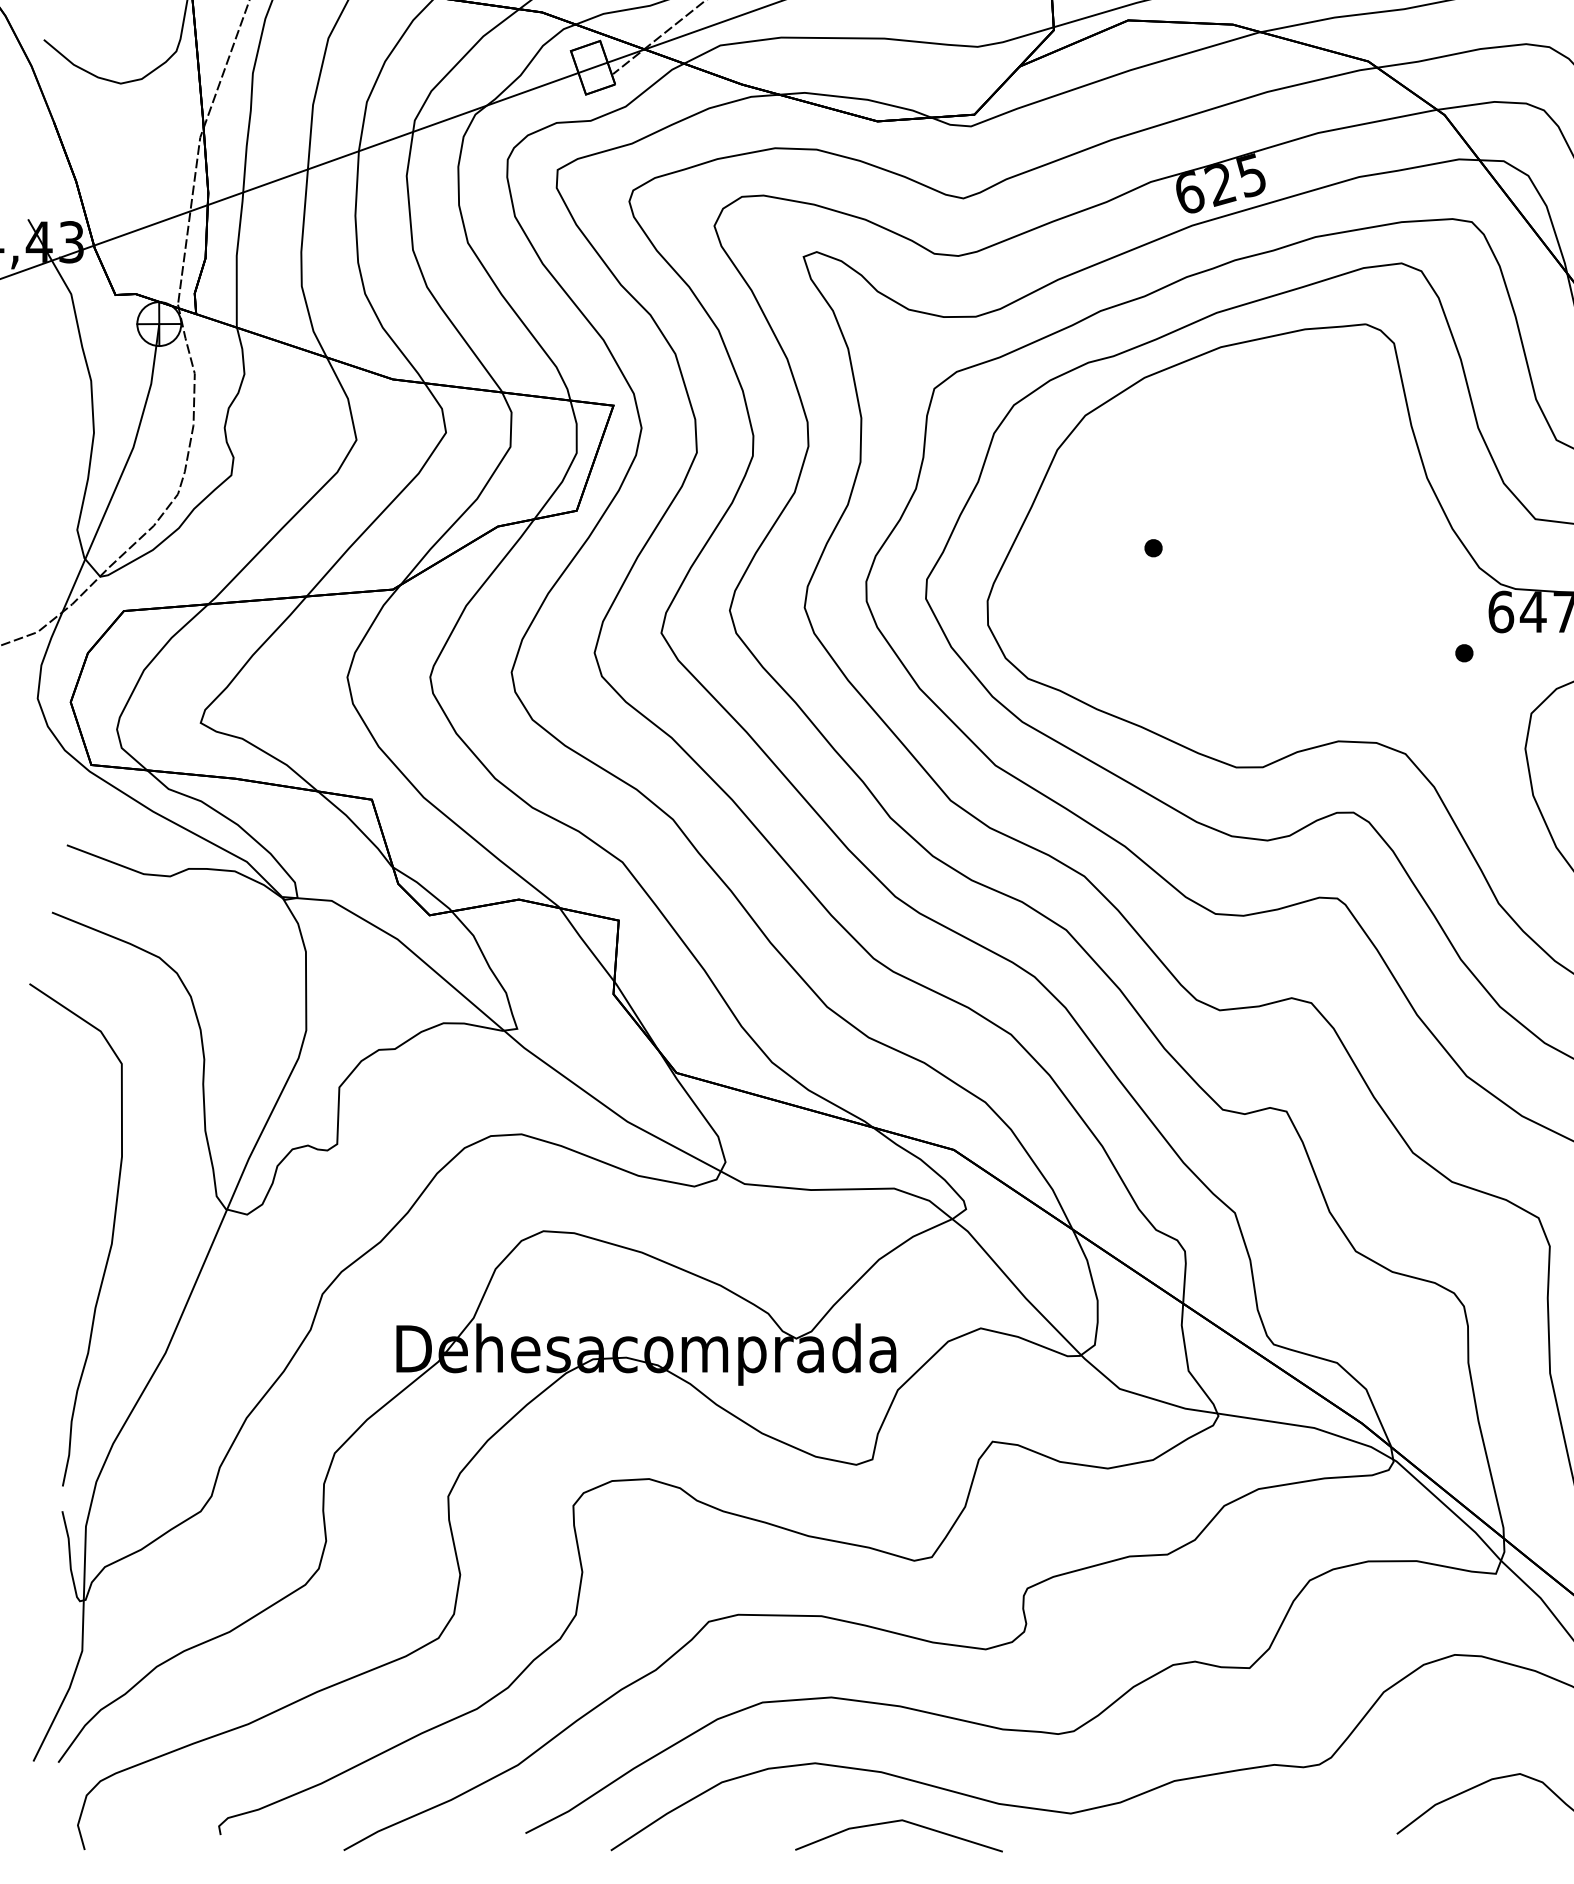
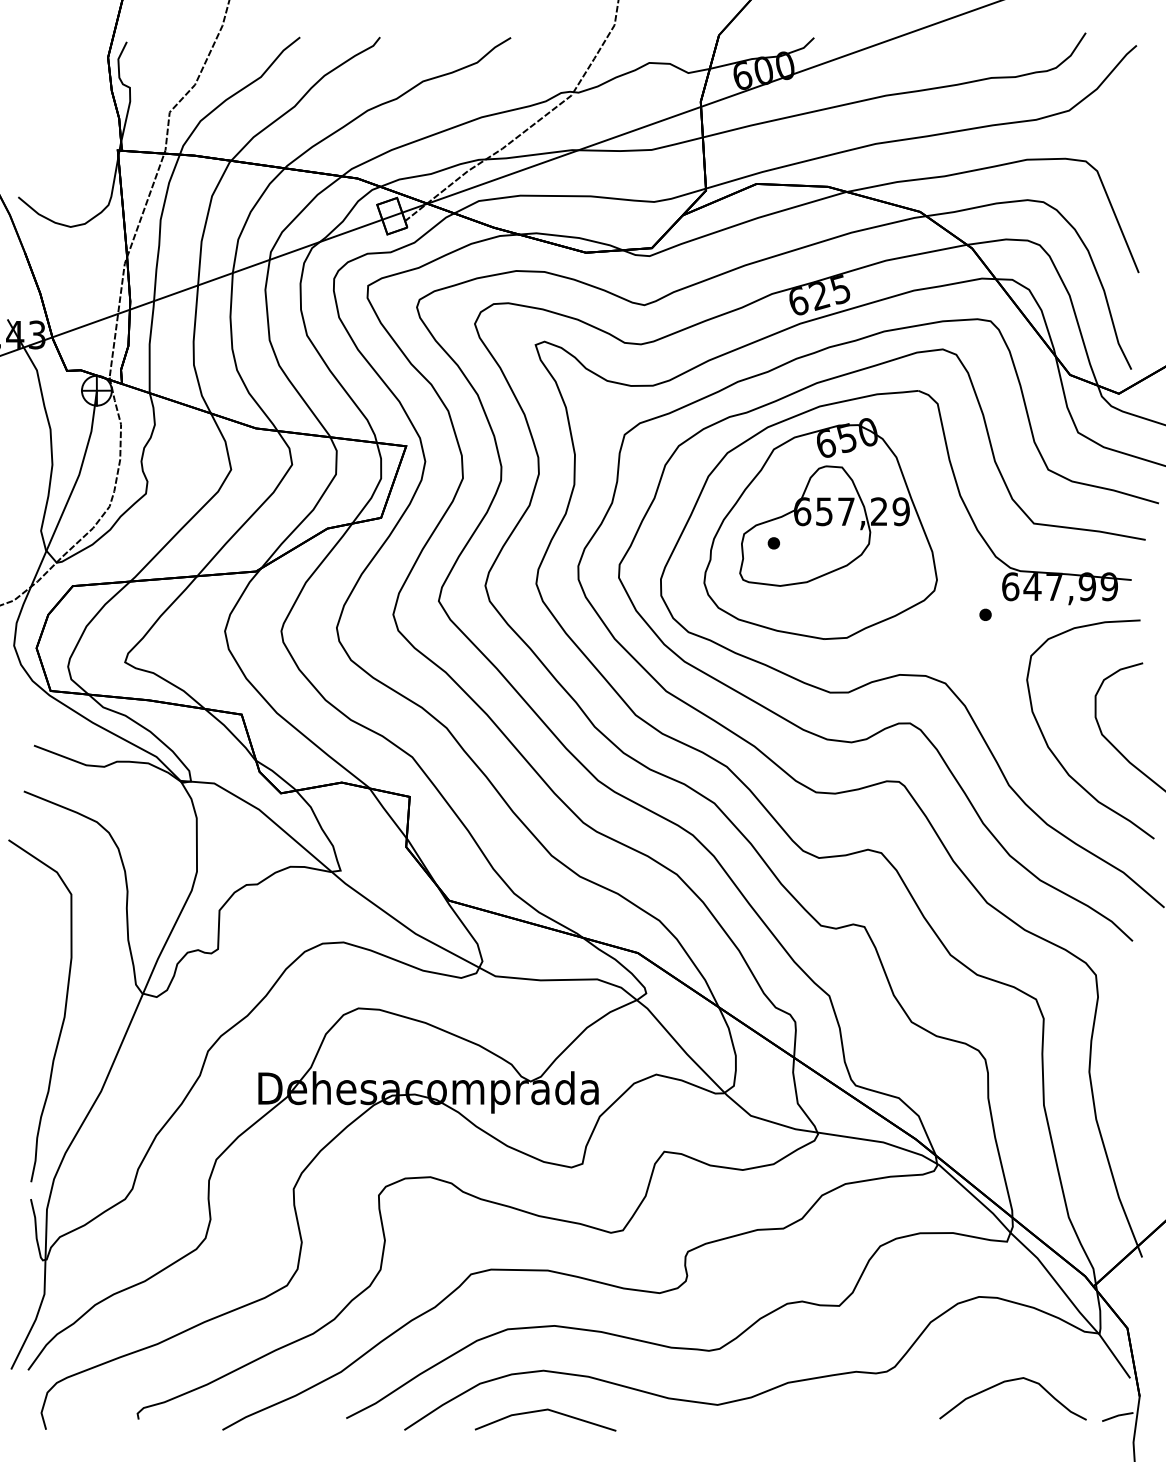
part: (1221, 526) -> (820, 528), added
line: (895, 1823) -> (543, 1411), moved

